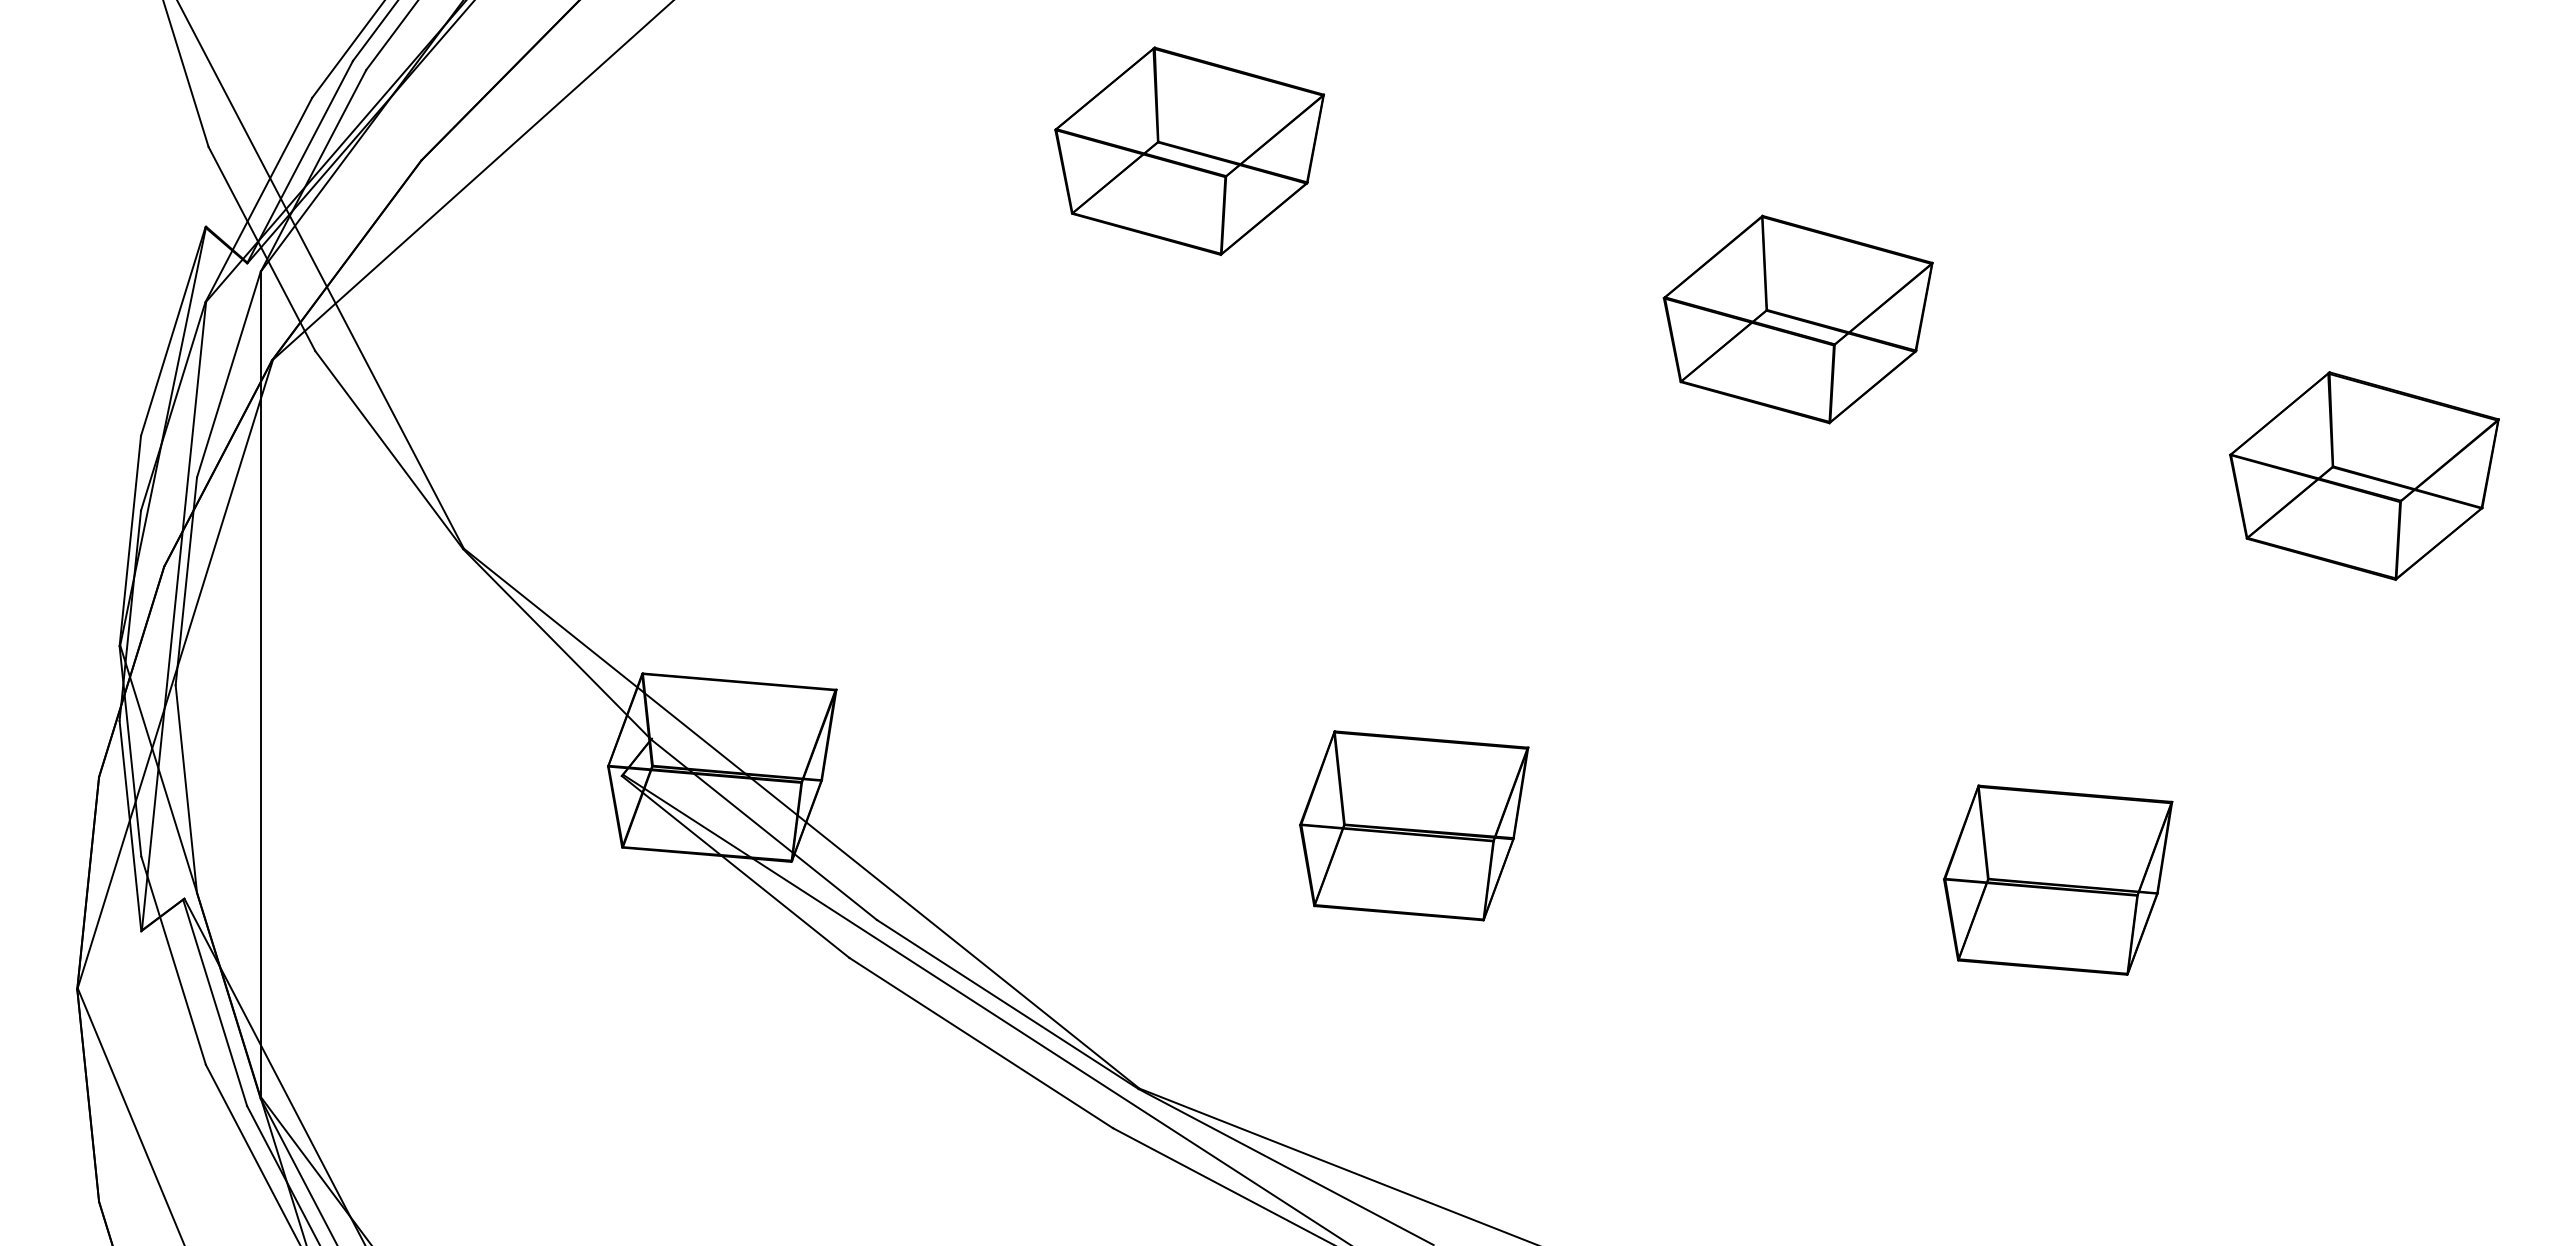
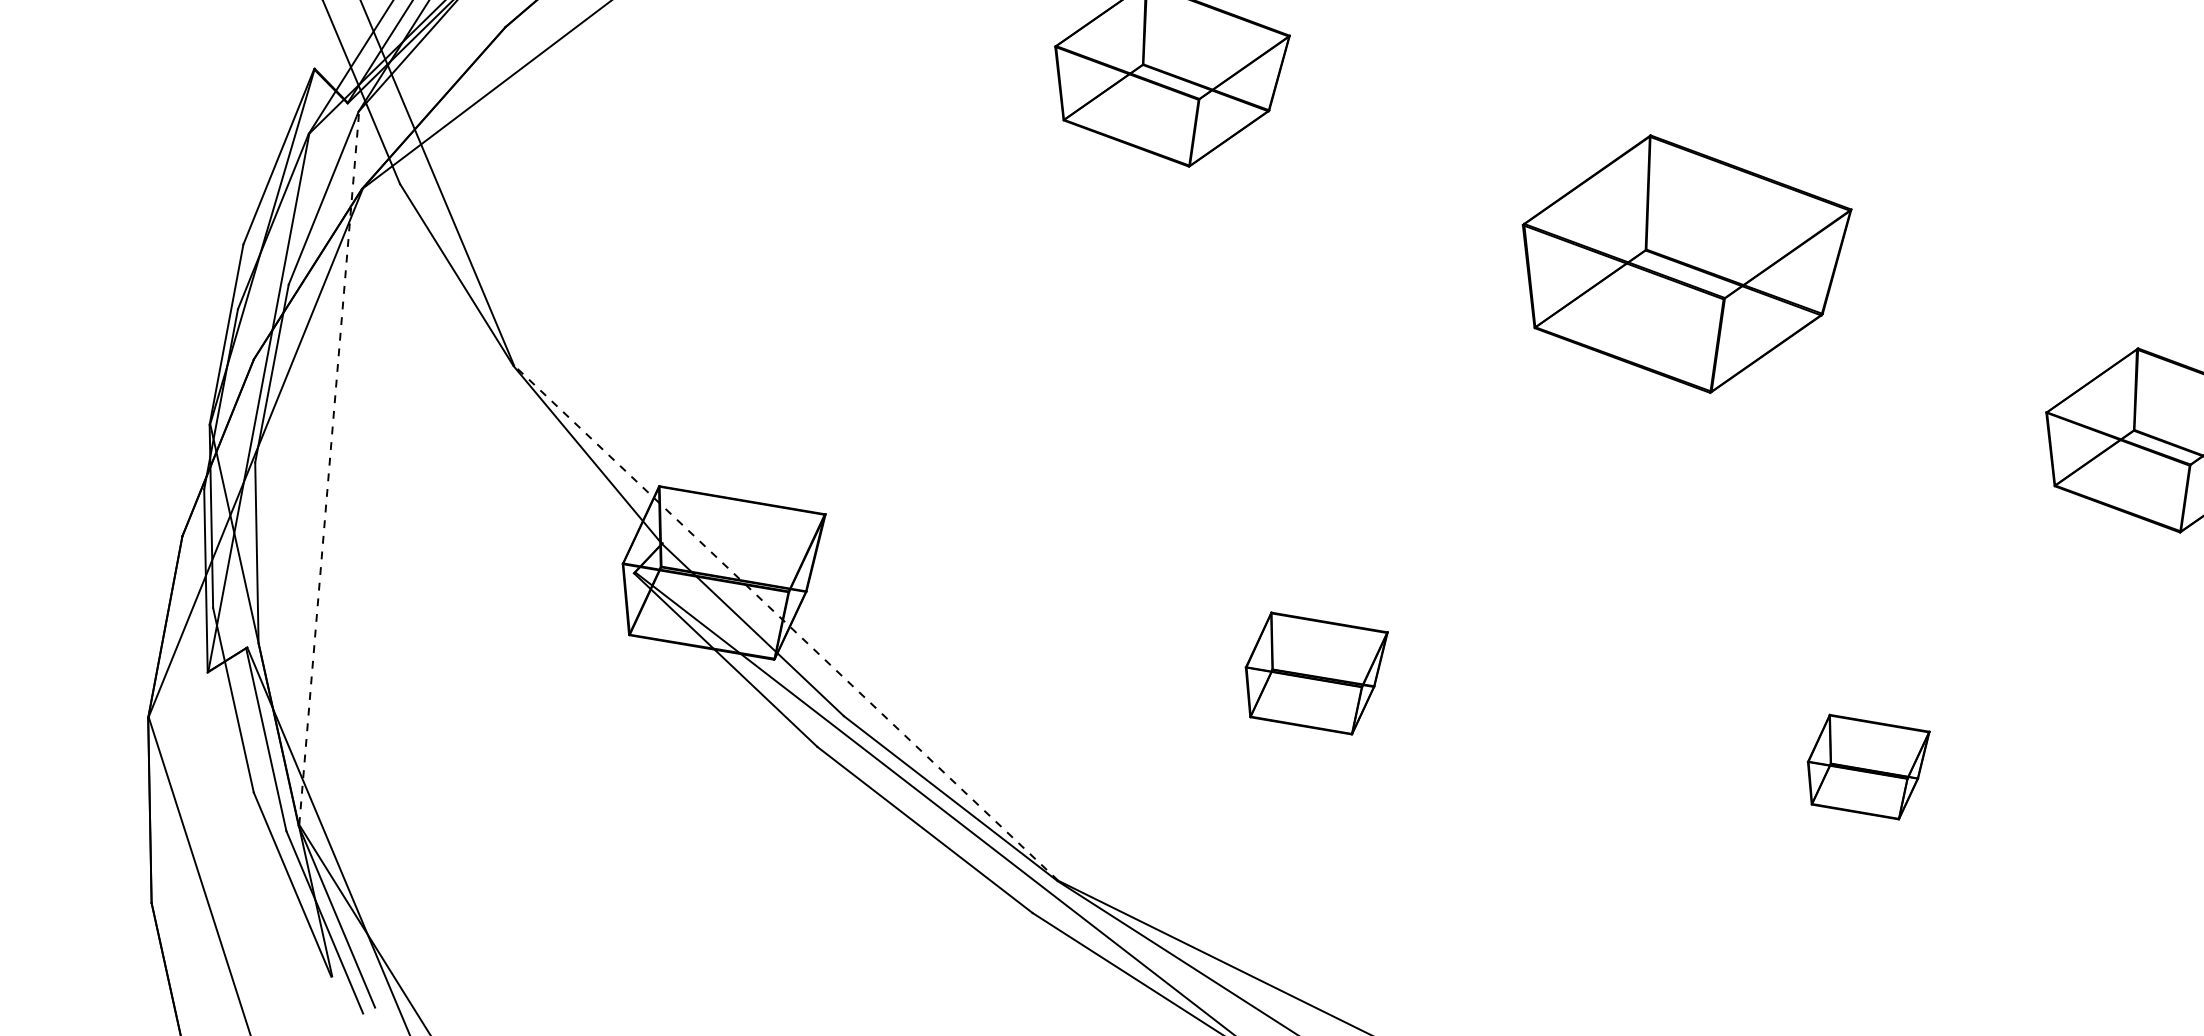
part: (1797, 319) -> (1682, 264), size x1.4
line: (261, 683) -> (329, 467), solid -> dashed
line: (801, 818) -> (786, 622), solid -> dashed
part: (1414, 825) -> (1314, 673), size x0.7
part: (2058, 879) -> (1867, 766), size x0.6

